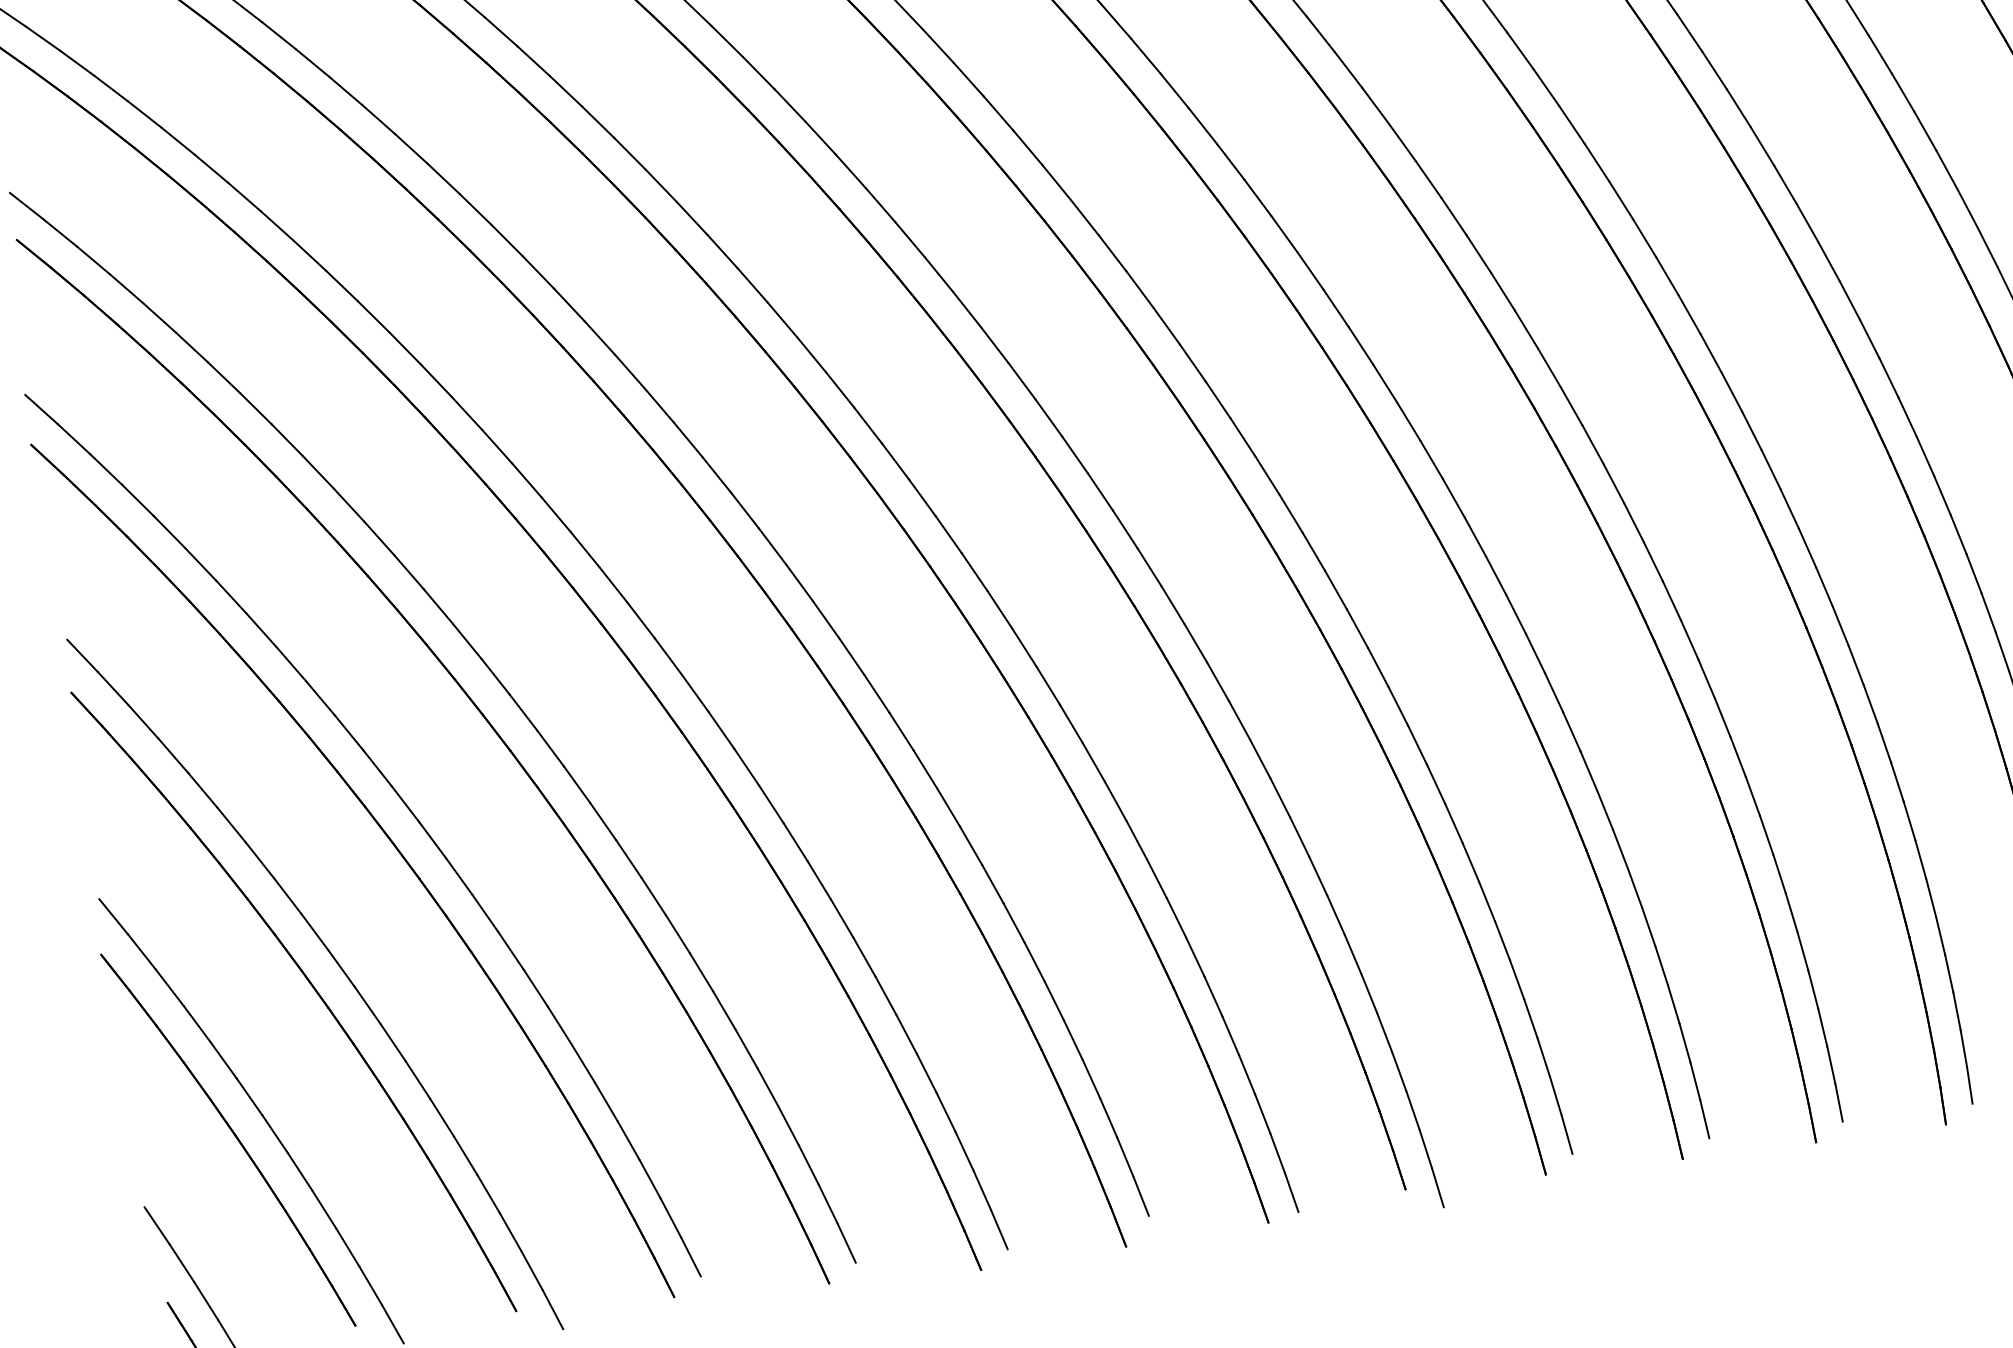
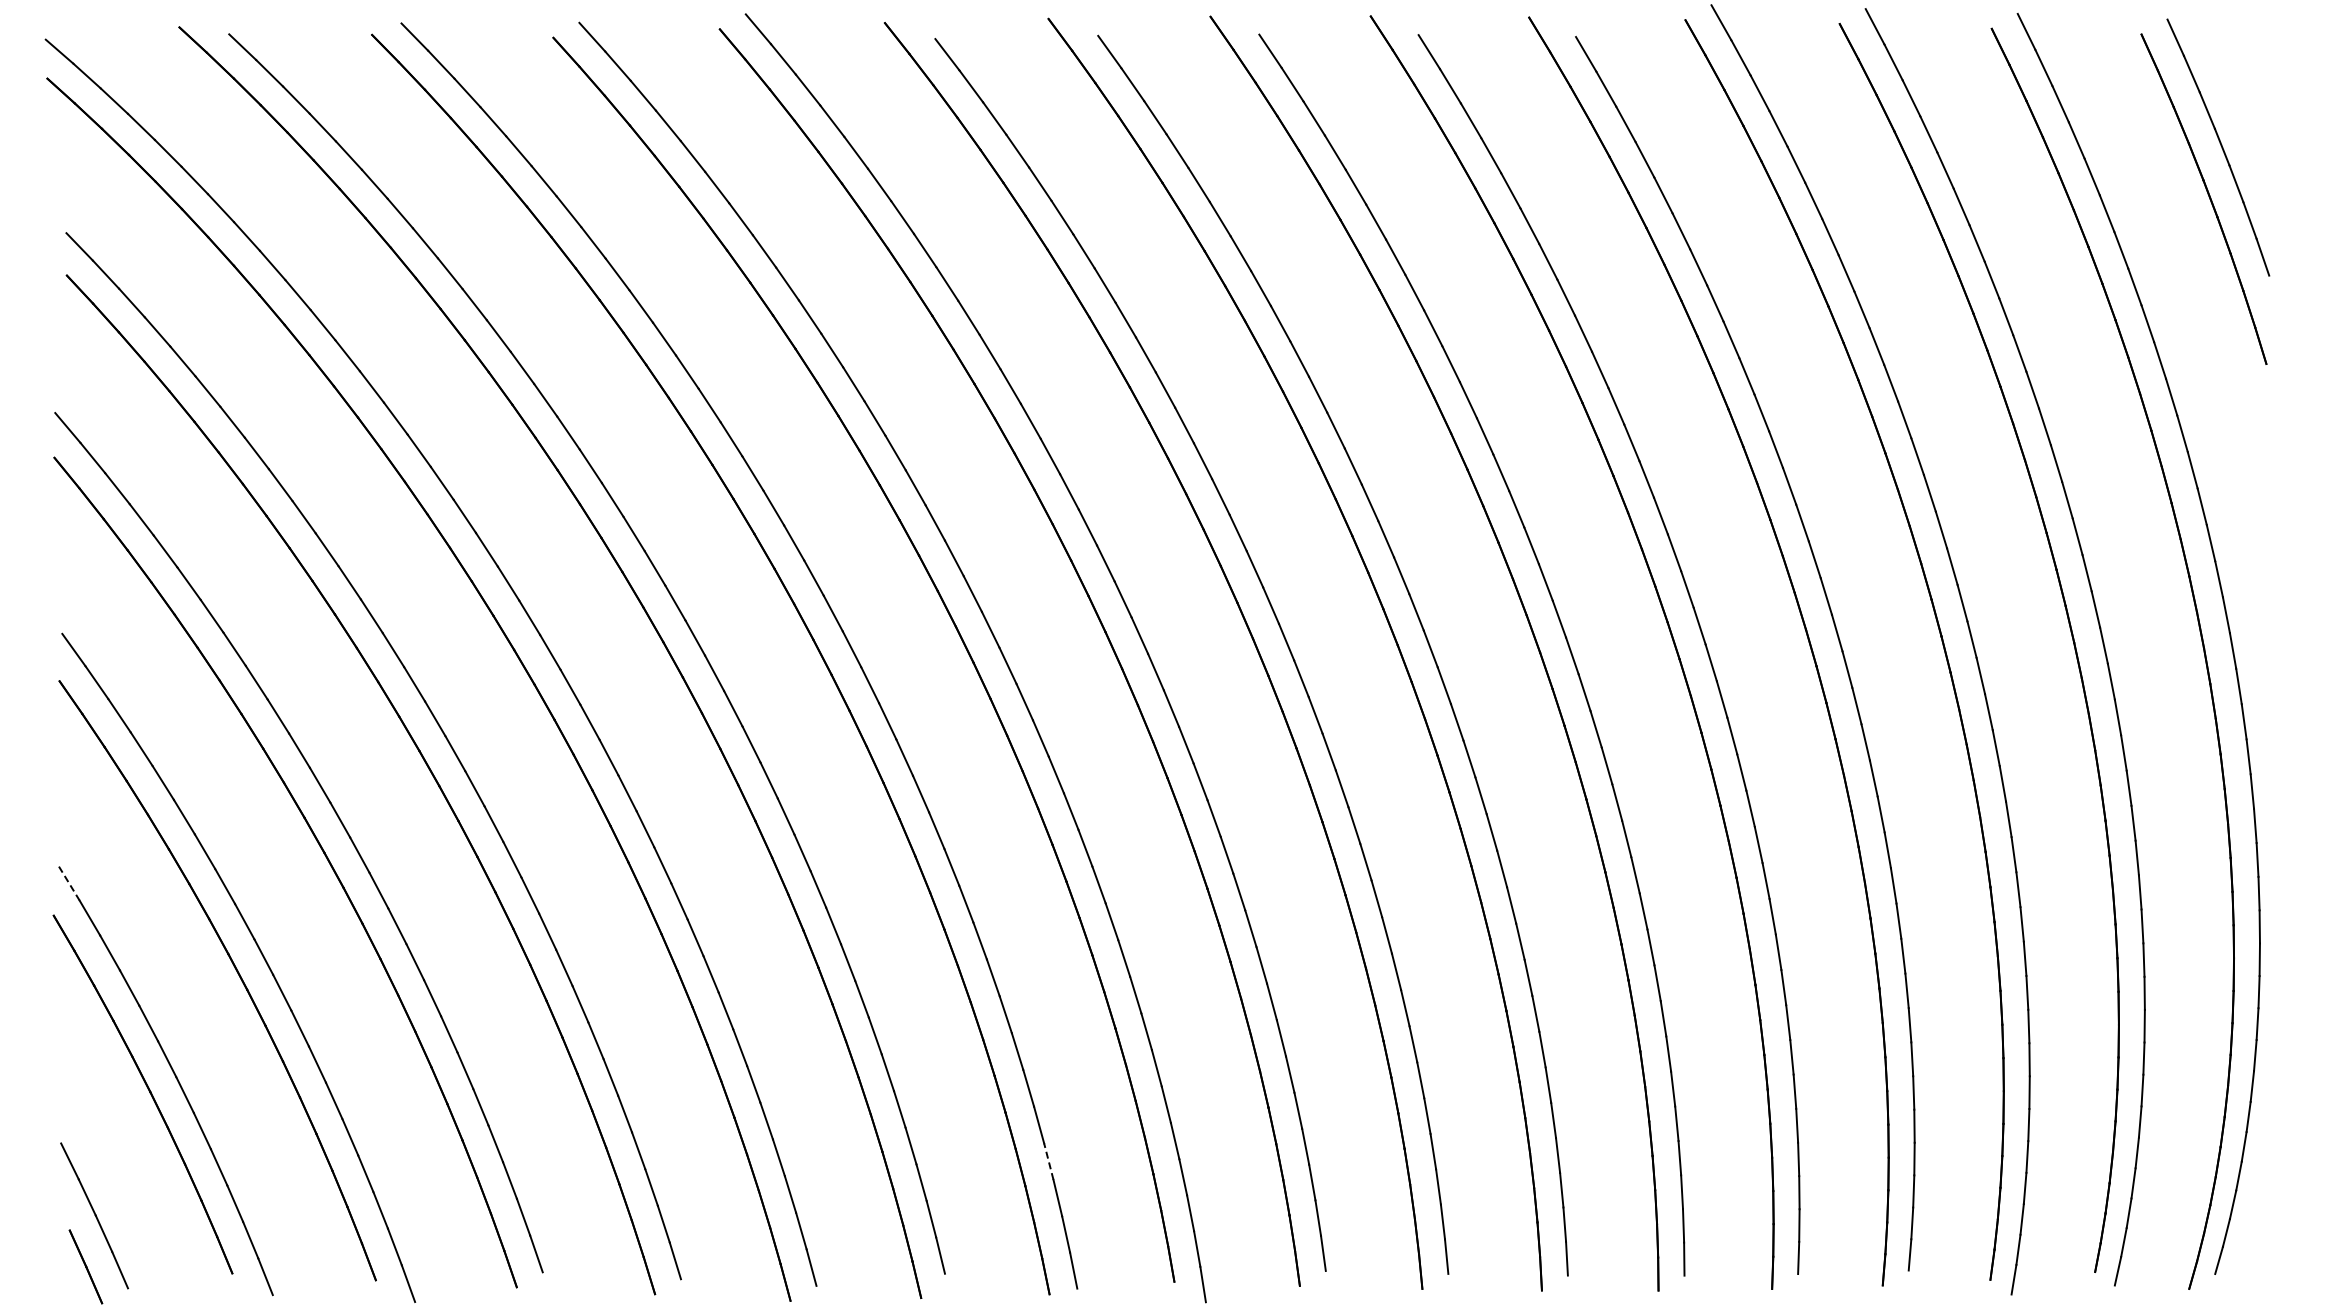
line: (113, 916) -> (69, 883), solid -> dashed
line: (1246, 1074) -> (1048, 1161), solid -> dashed

